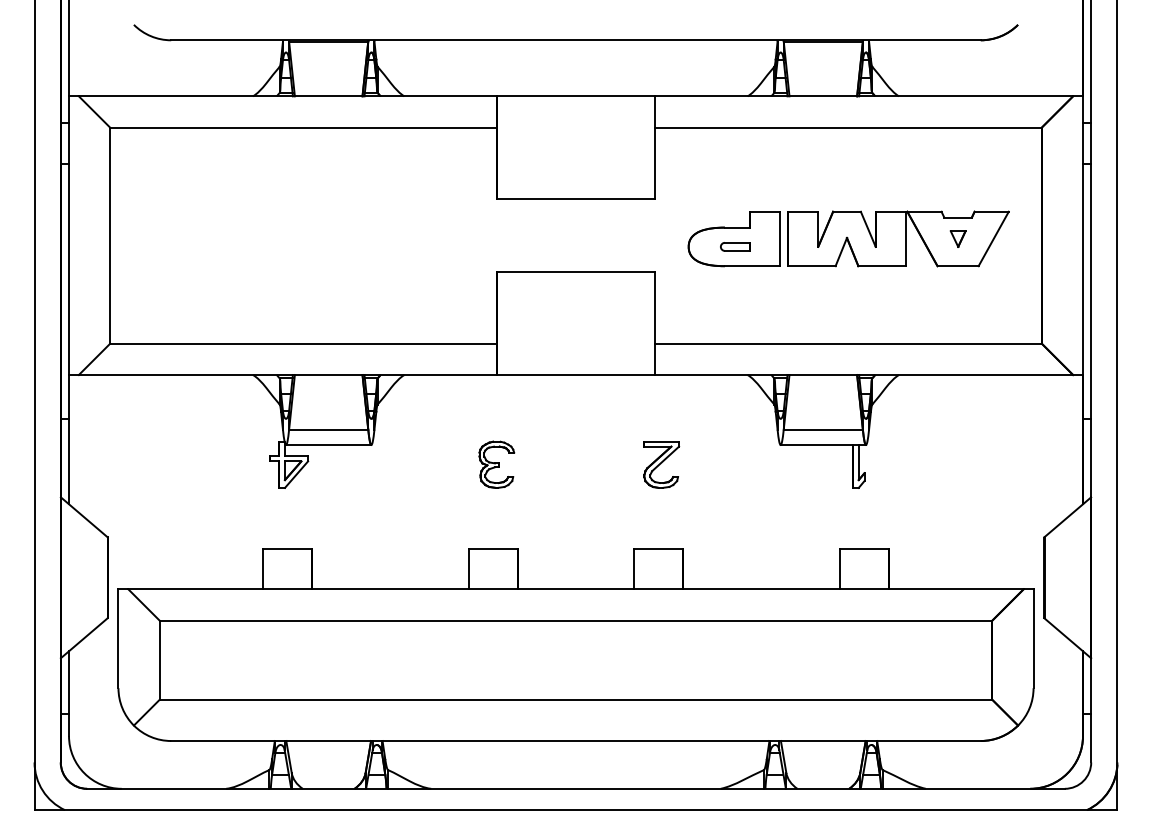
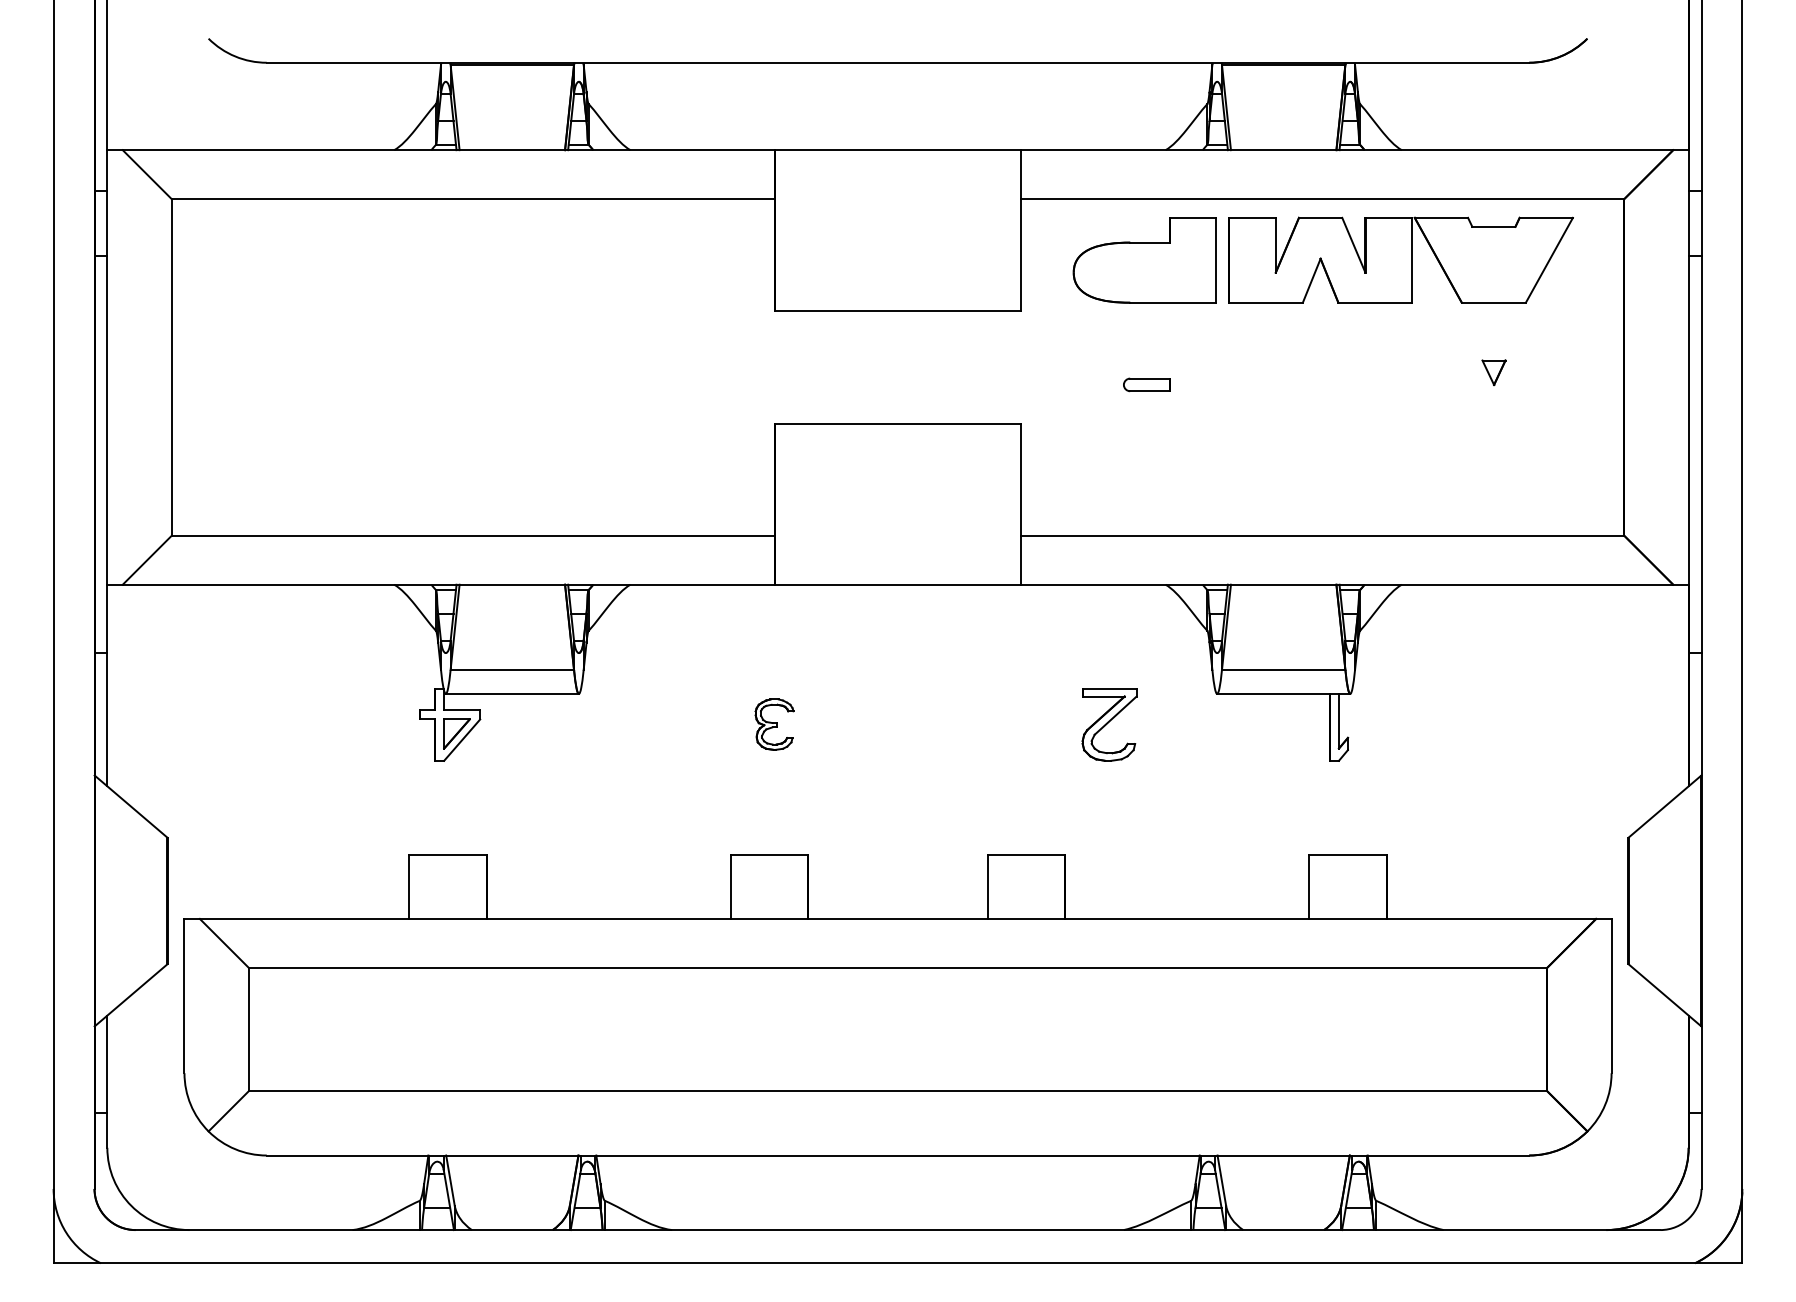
part: (848, 238) -> (1322, 259), moved
part: (496, 464) -> (774, 724), size x0.7
part: (661, 464) -> (1109, 724), moved

